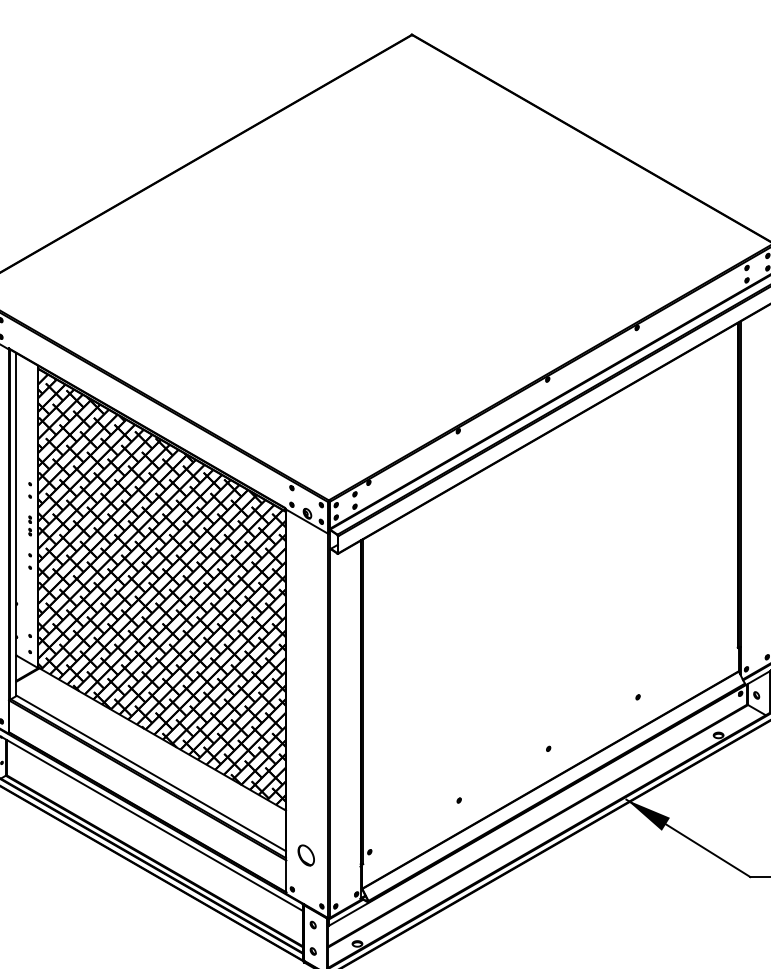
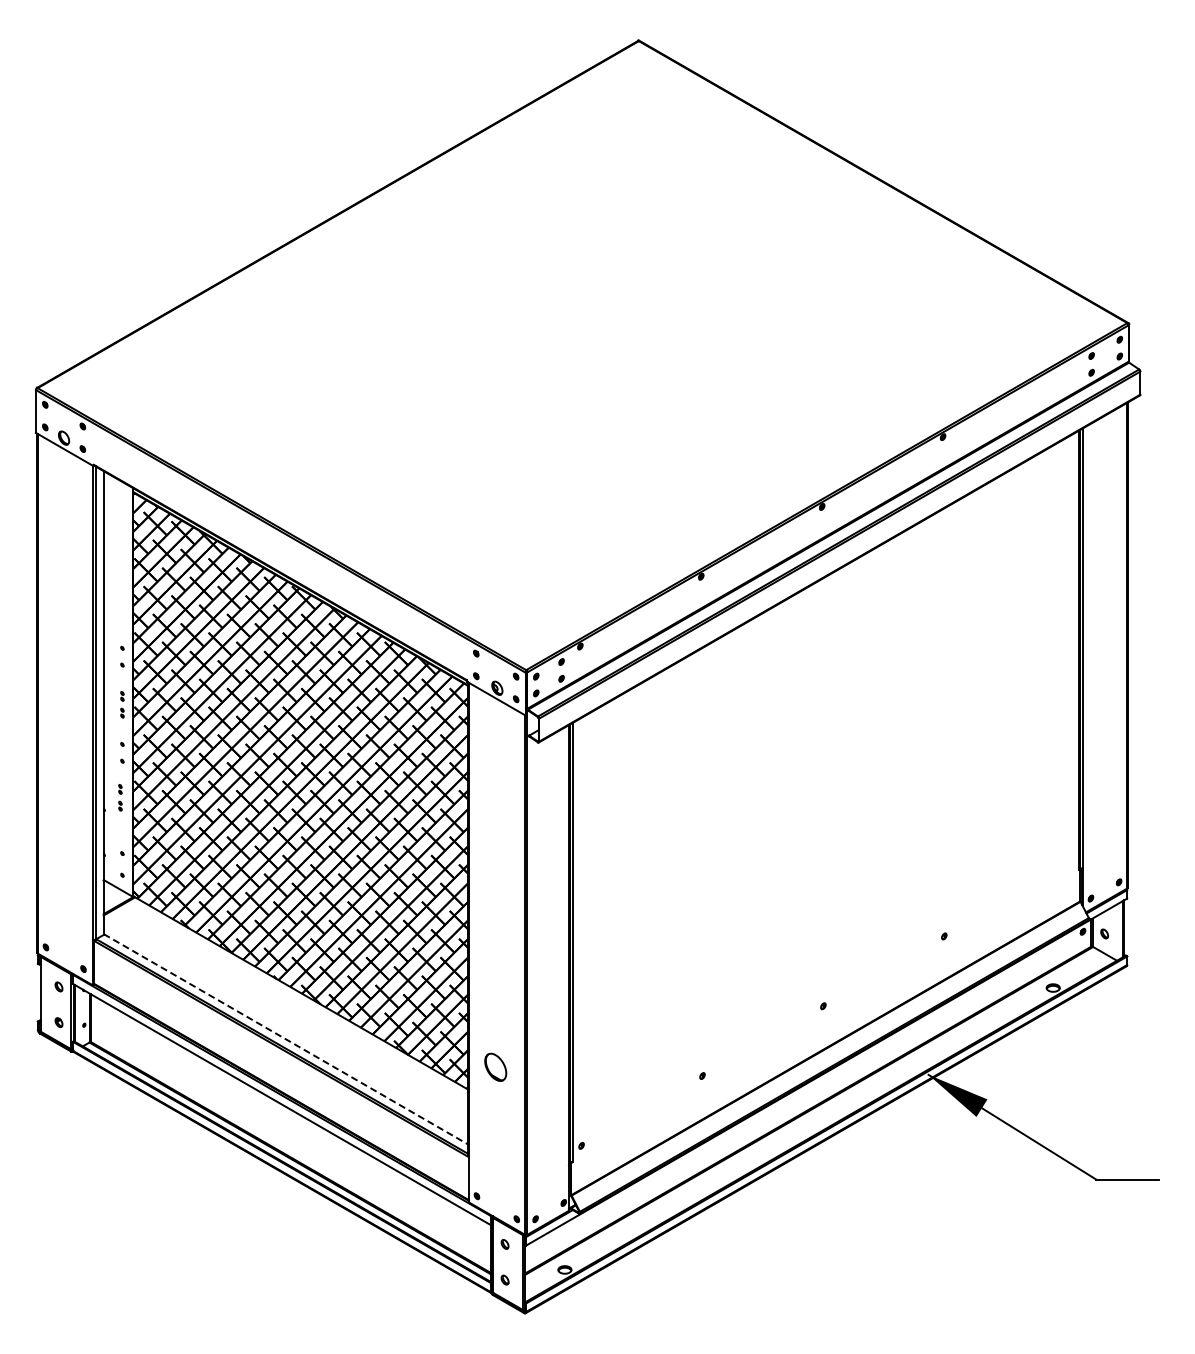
line: (28, 592) -> (120, 794), added
line: (151, 773) -> (286, 1039), solid -> dashed
part: (306, 854) -> (495, 1066), moved

